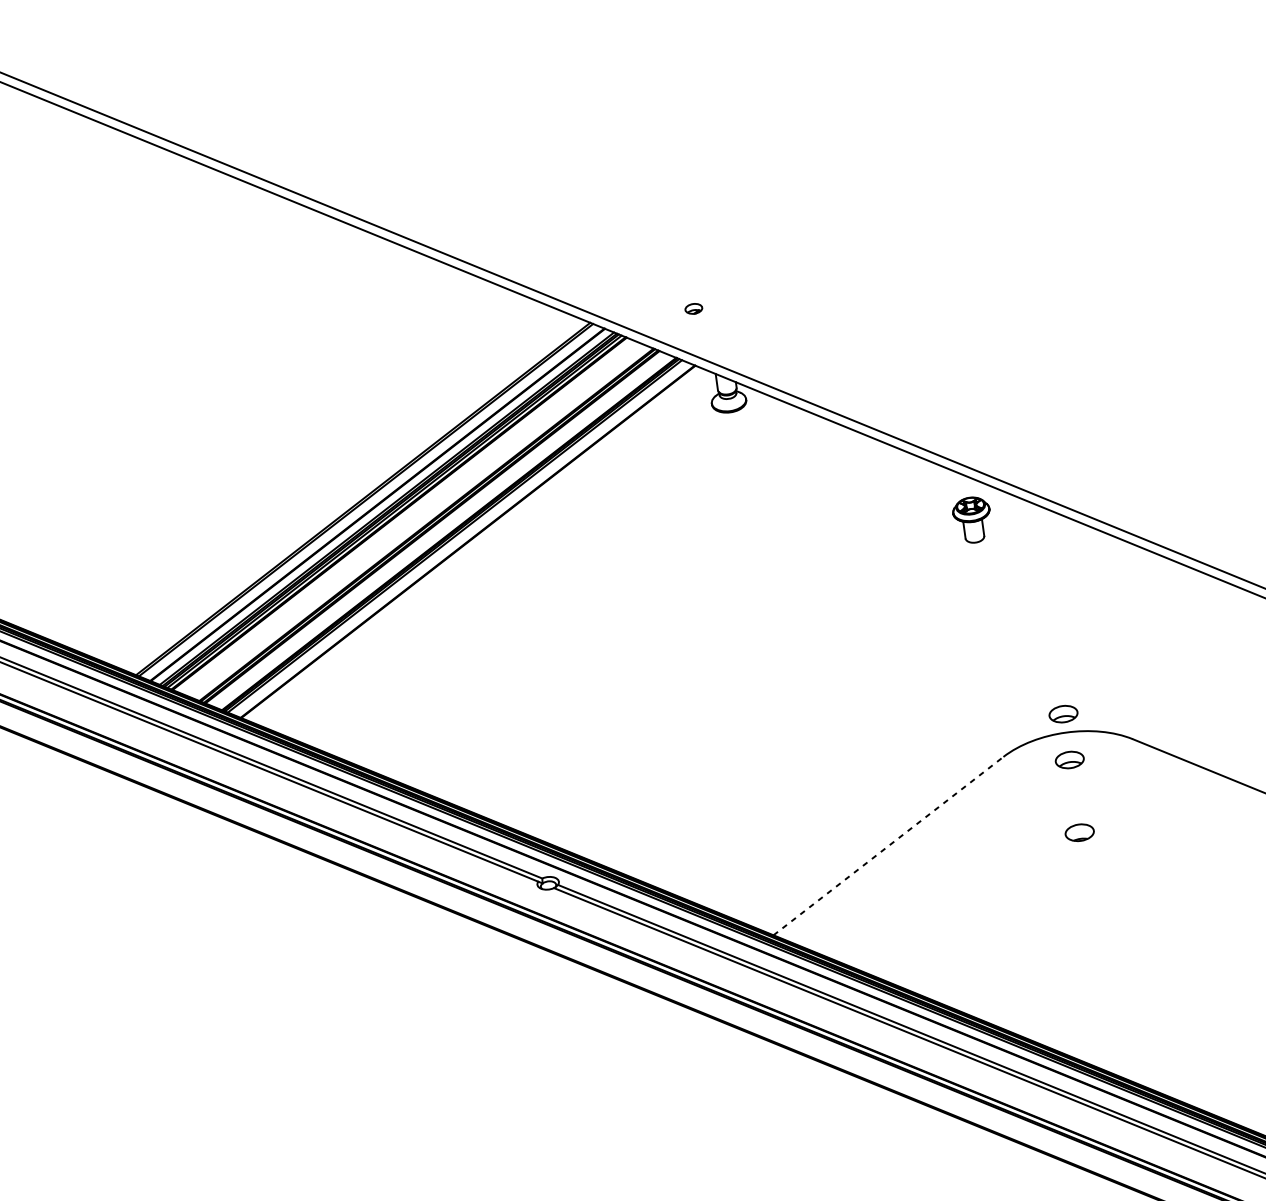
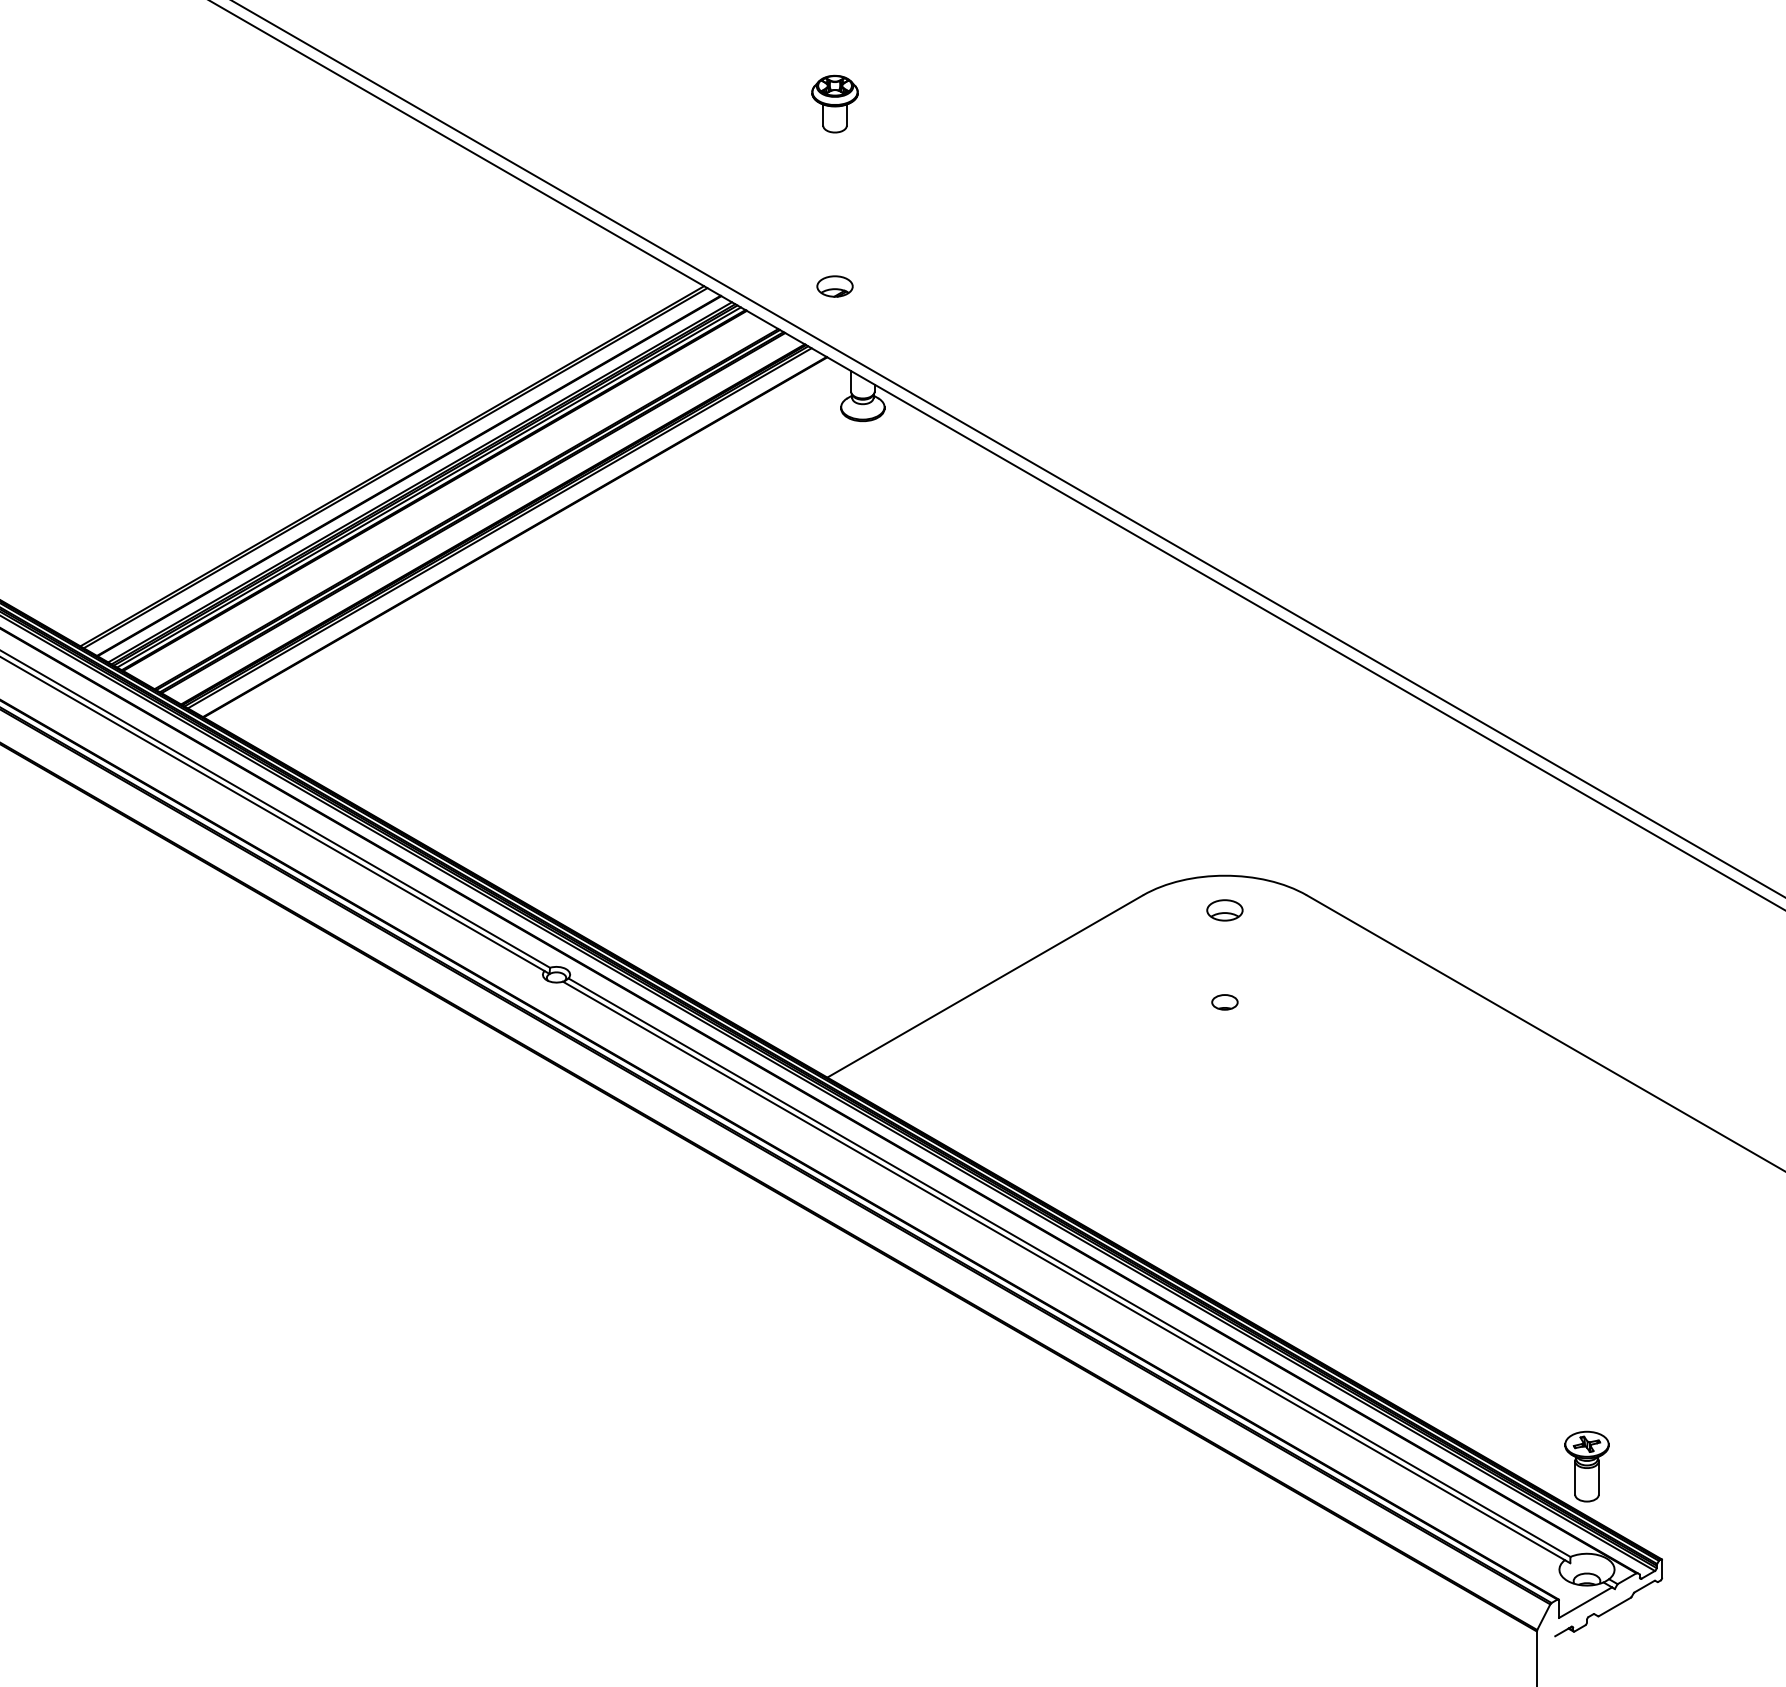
part: (693, 308) -> (834, 286), size x1.67
part: (972, 519) -> (834, 103), moved
part: (1063, 714) -> (1224, 852), removed
part: (1079, 832) -> (1224, 1002), size x0.71
line: (888, 846) -> (985, 986), dashed -> solid

